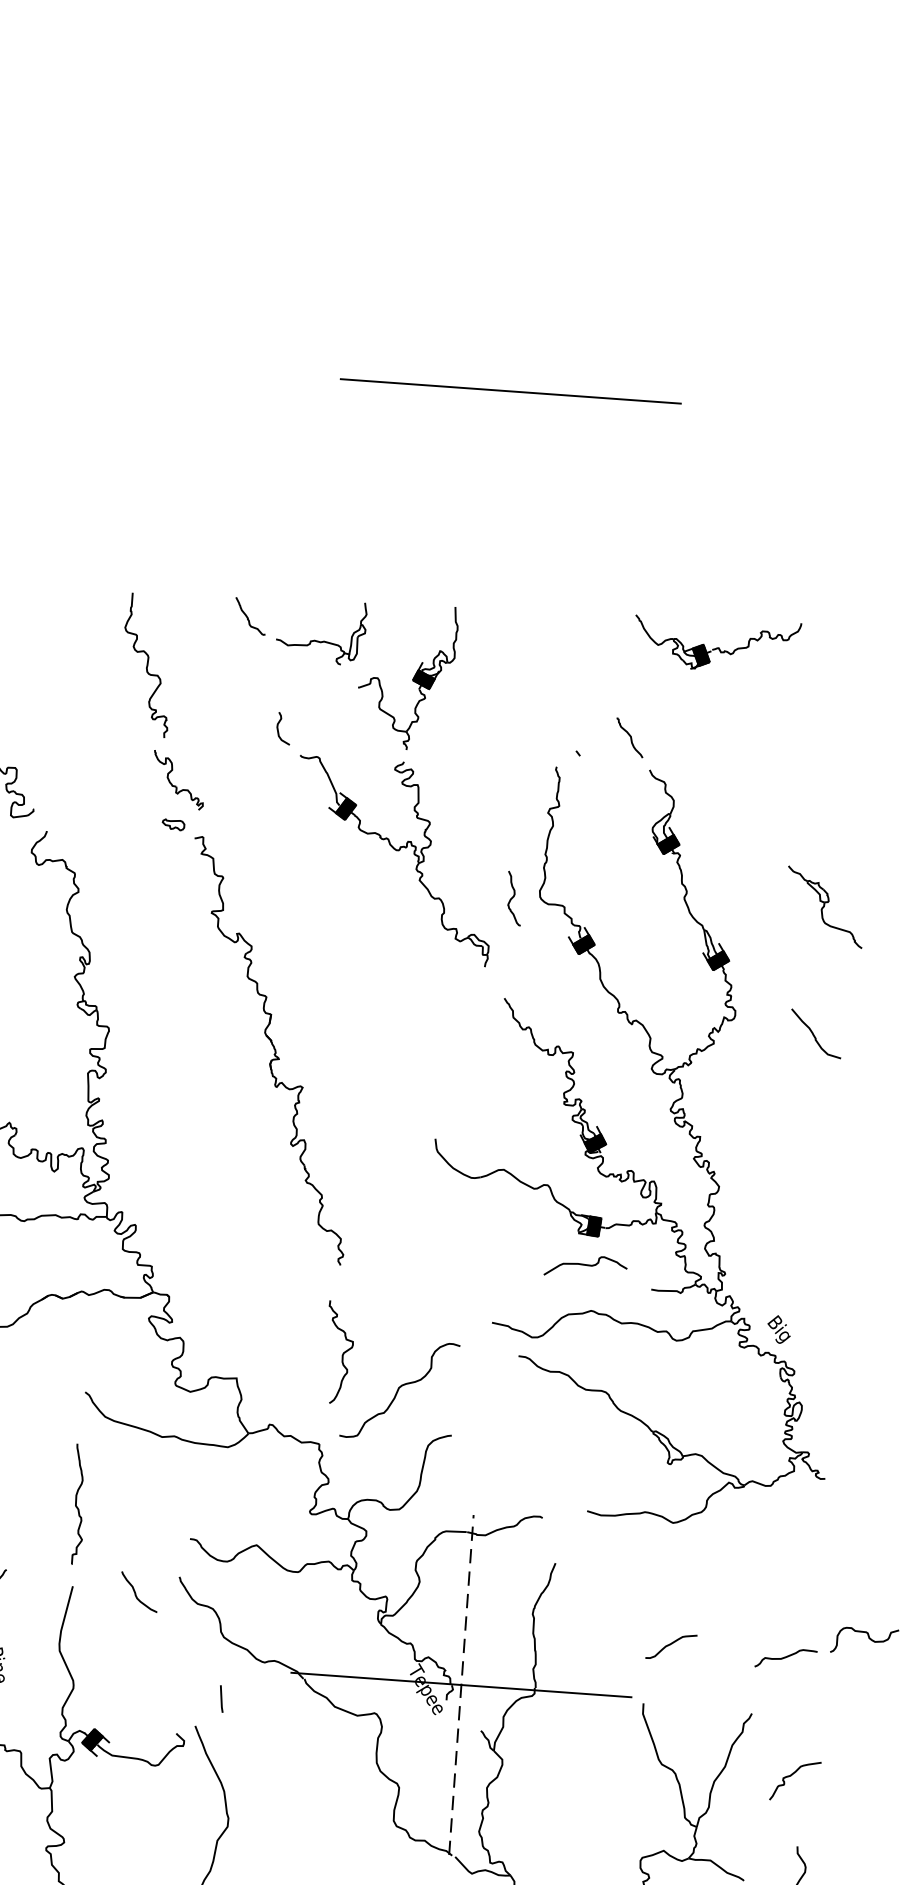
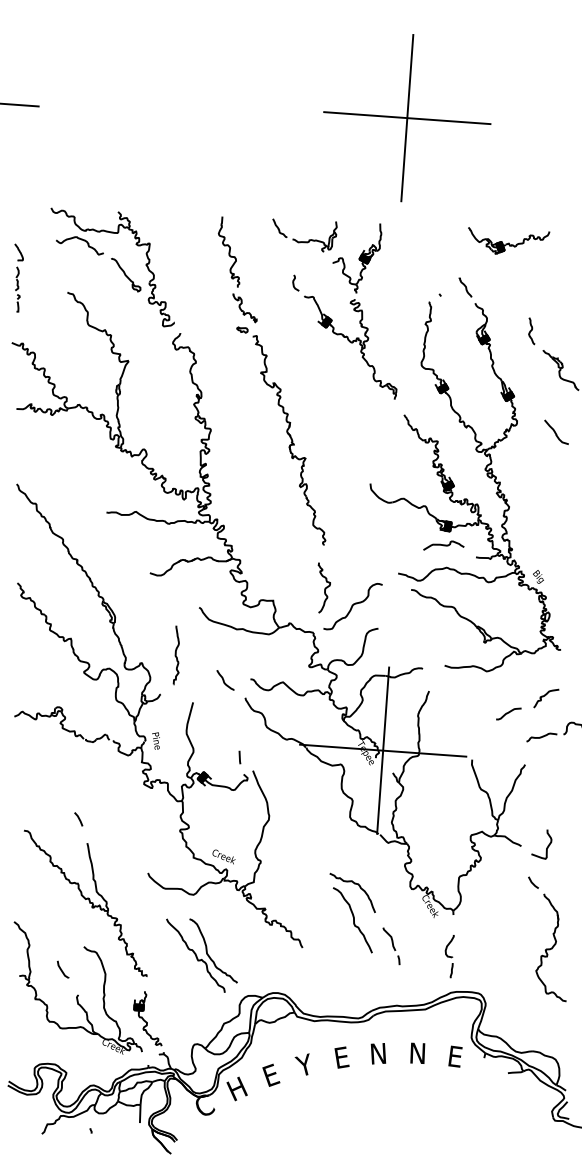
line: (511, 392) -> (407, 118), added
curve: (513, 899) -> (531, 331), moved
curve: (75, 1504) -> (175, 655), moved
curve: (136, 1592) -> (224, 680), moved
curve: (670, 1645) -> (508, 713), moved
line: (462, 1684) -> (383, 750), dashed -> solid
line: (220, 1698) -> (239, 757), moved
curve: (793, 1776) -> (545, 696), moved

